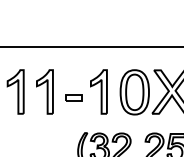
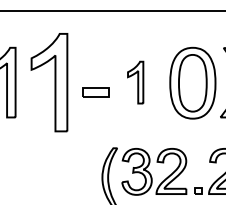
part: (44, 91) -> (48, 81), size x1.4
part: (98, 91) -> (134, 81), size x0.6

